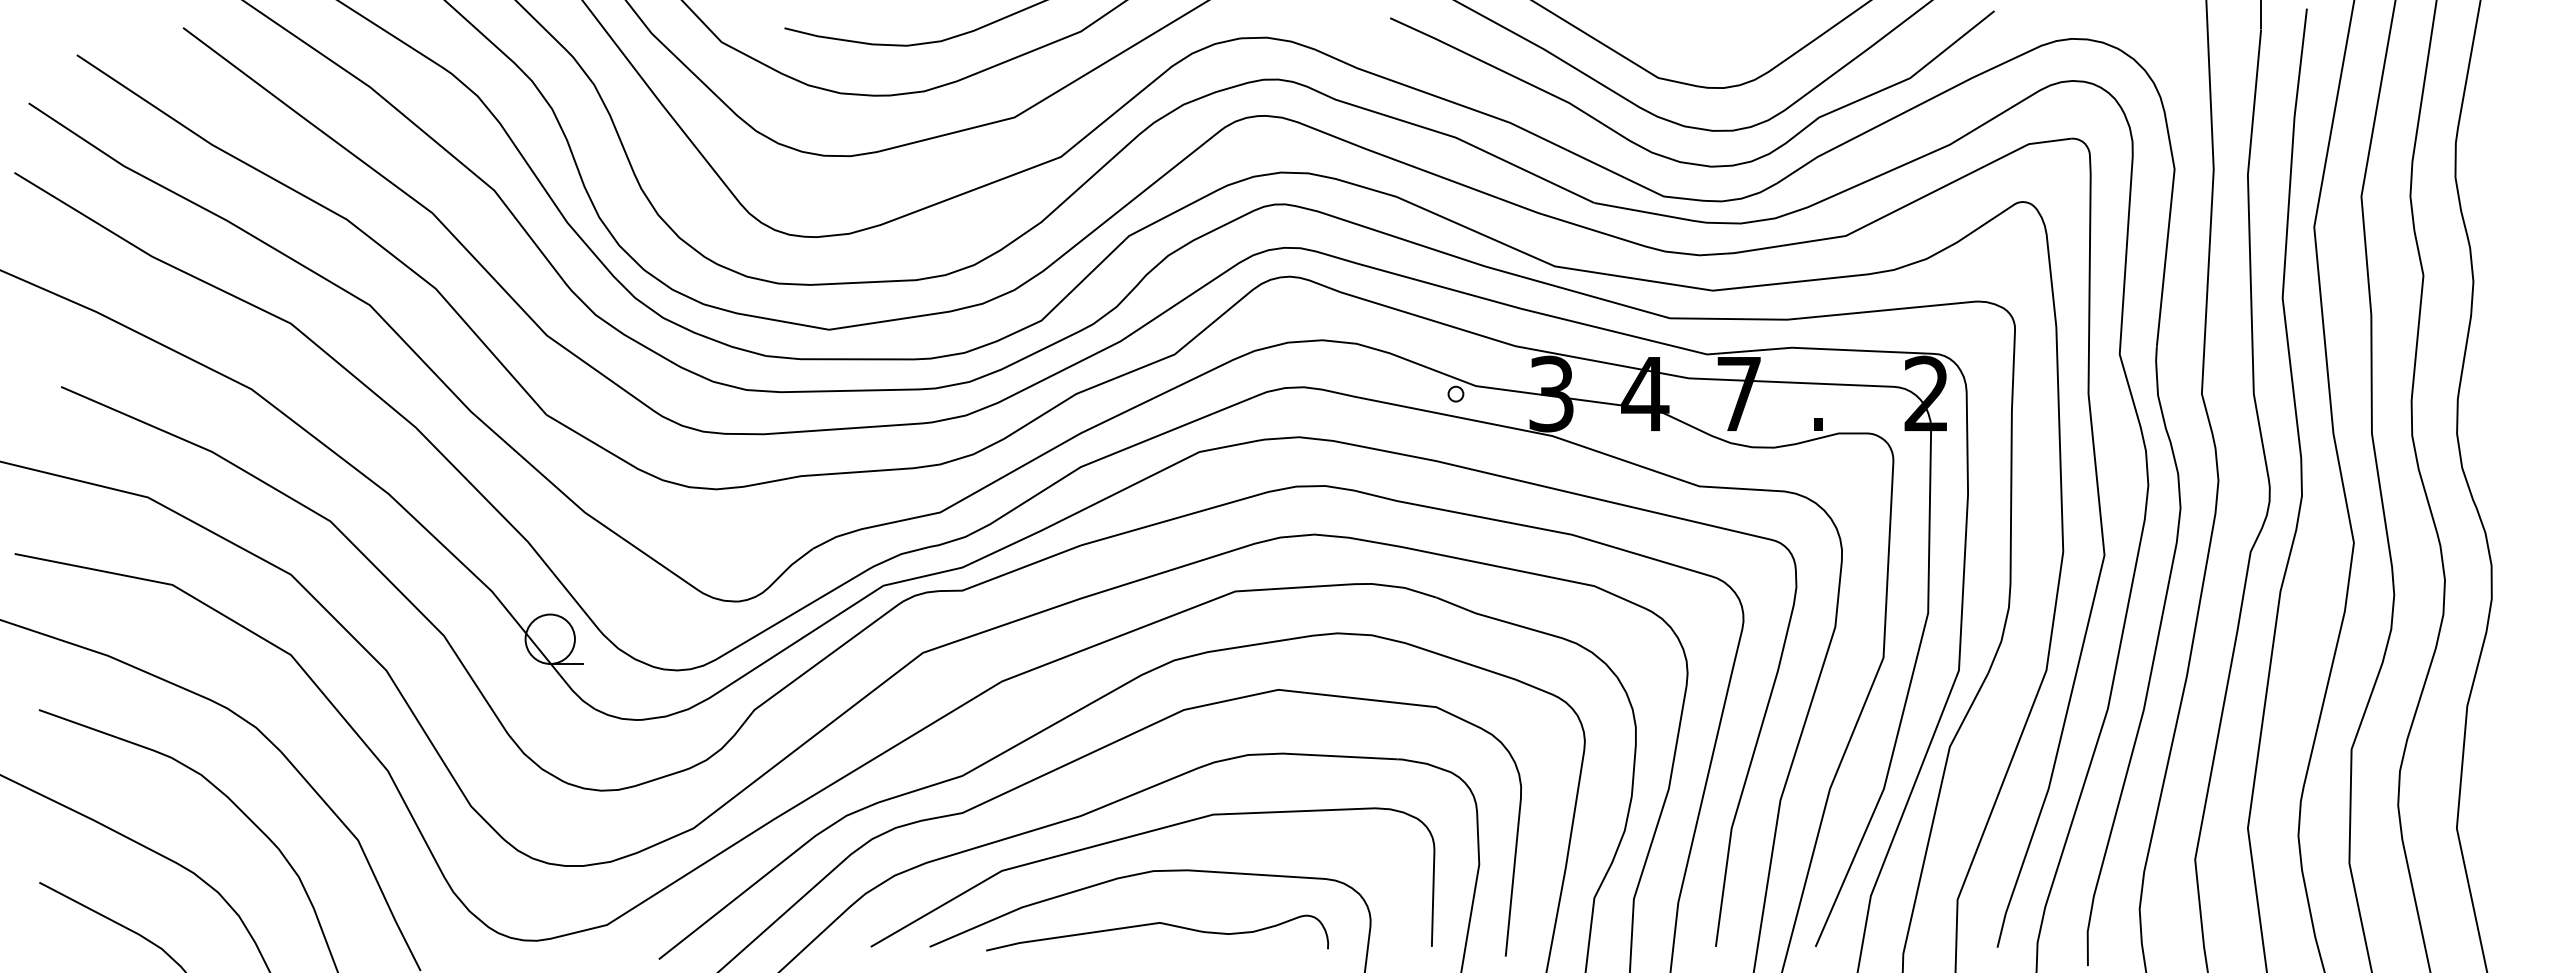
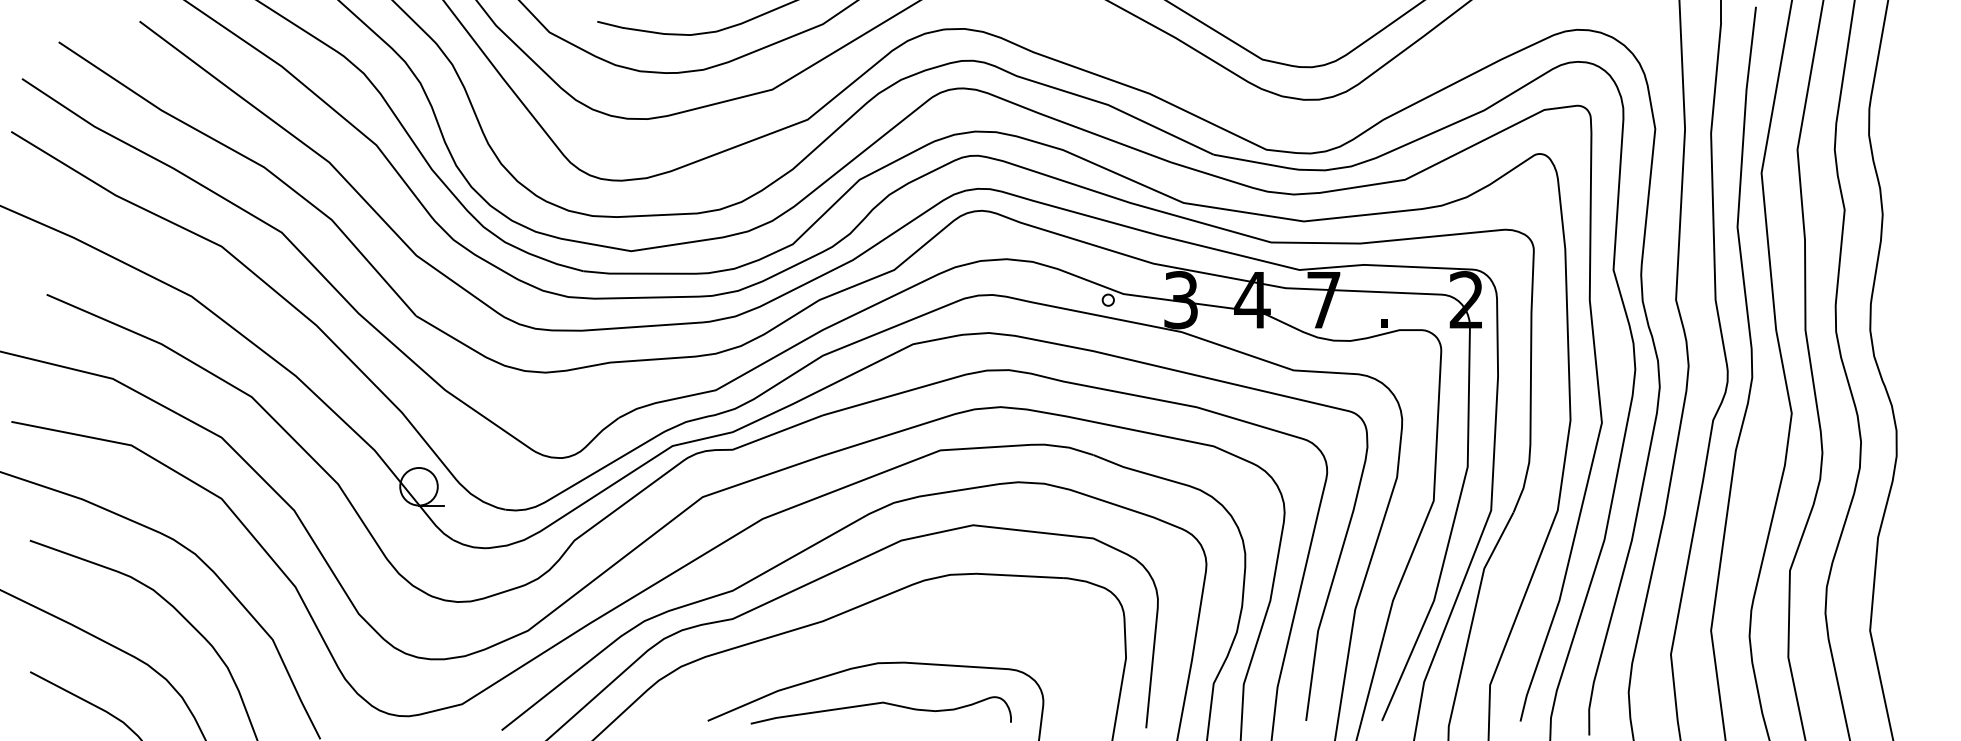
curve: (1670, 157) -> (1271, 120), removed
curve: (1143, 834) -> (870, 635), removed

